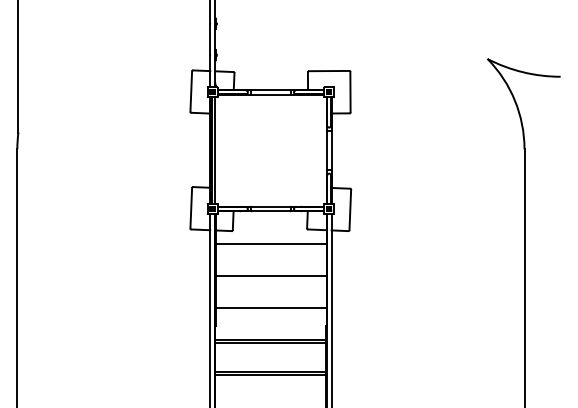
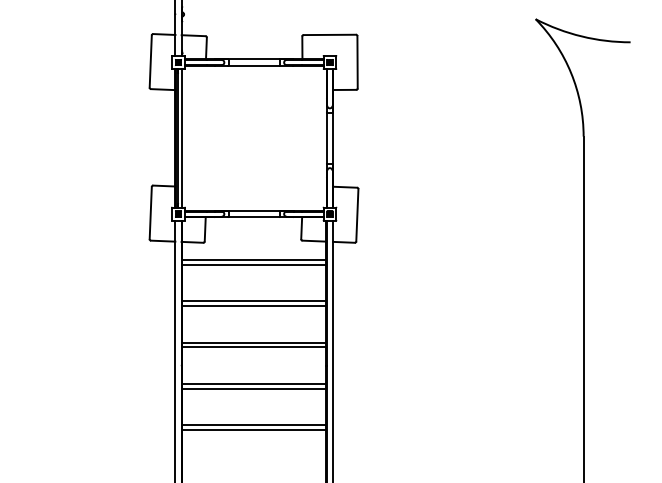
line: (270, 247) -> (253, 264), added
line: (270, 279) -> (253, 305), added
line: (270, 311) -> (253, 347), added

